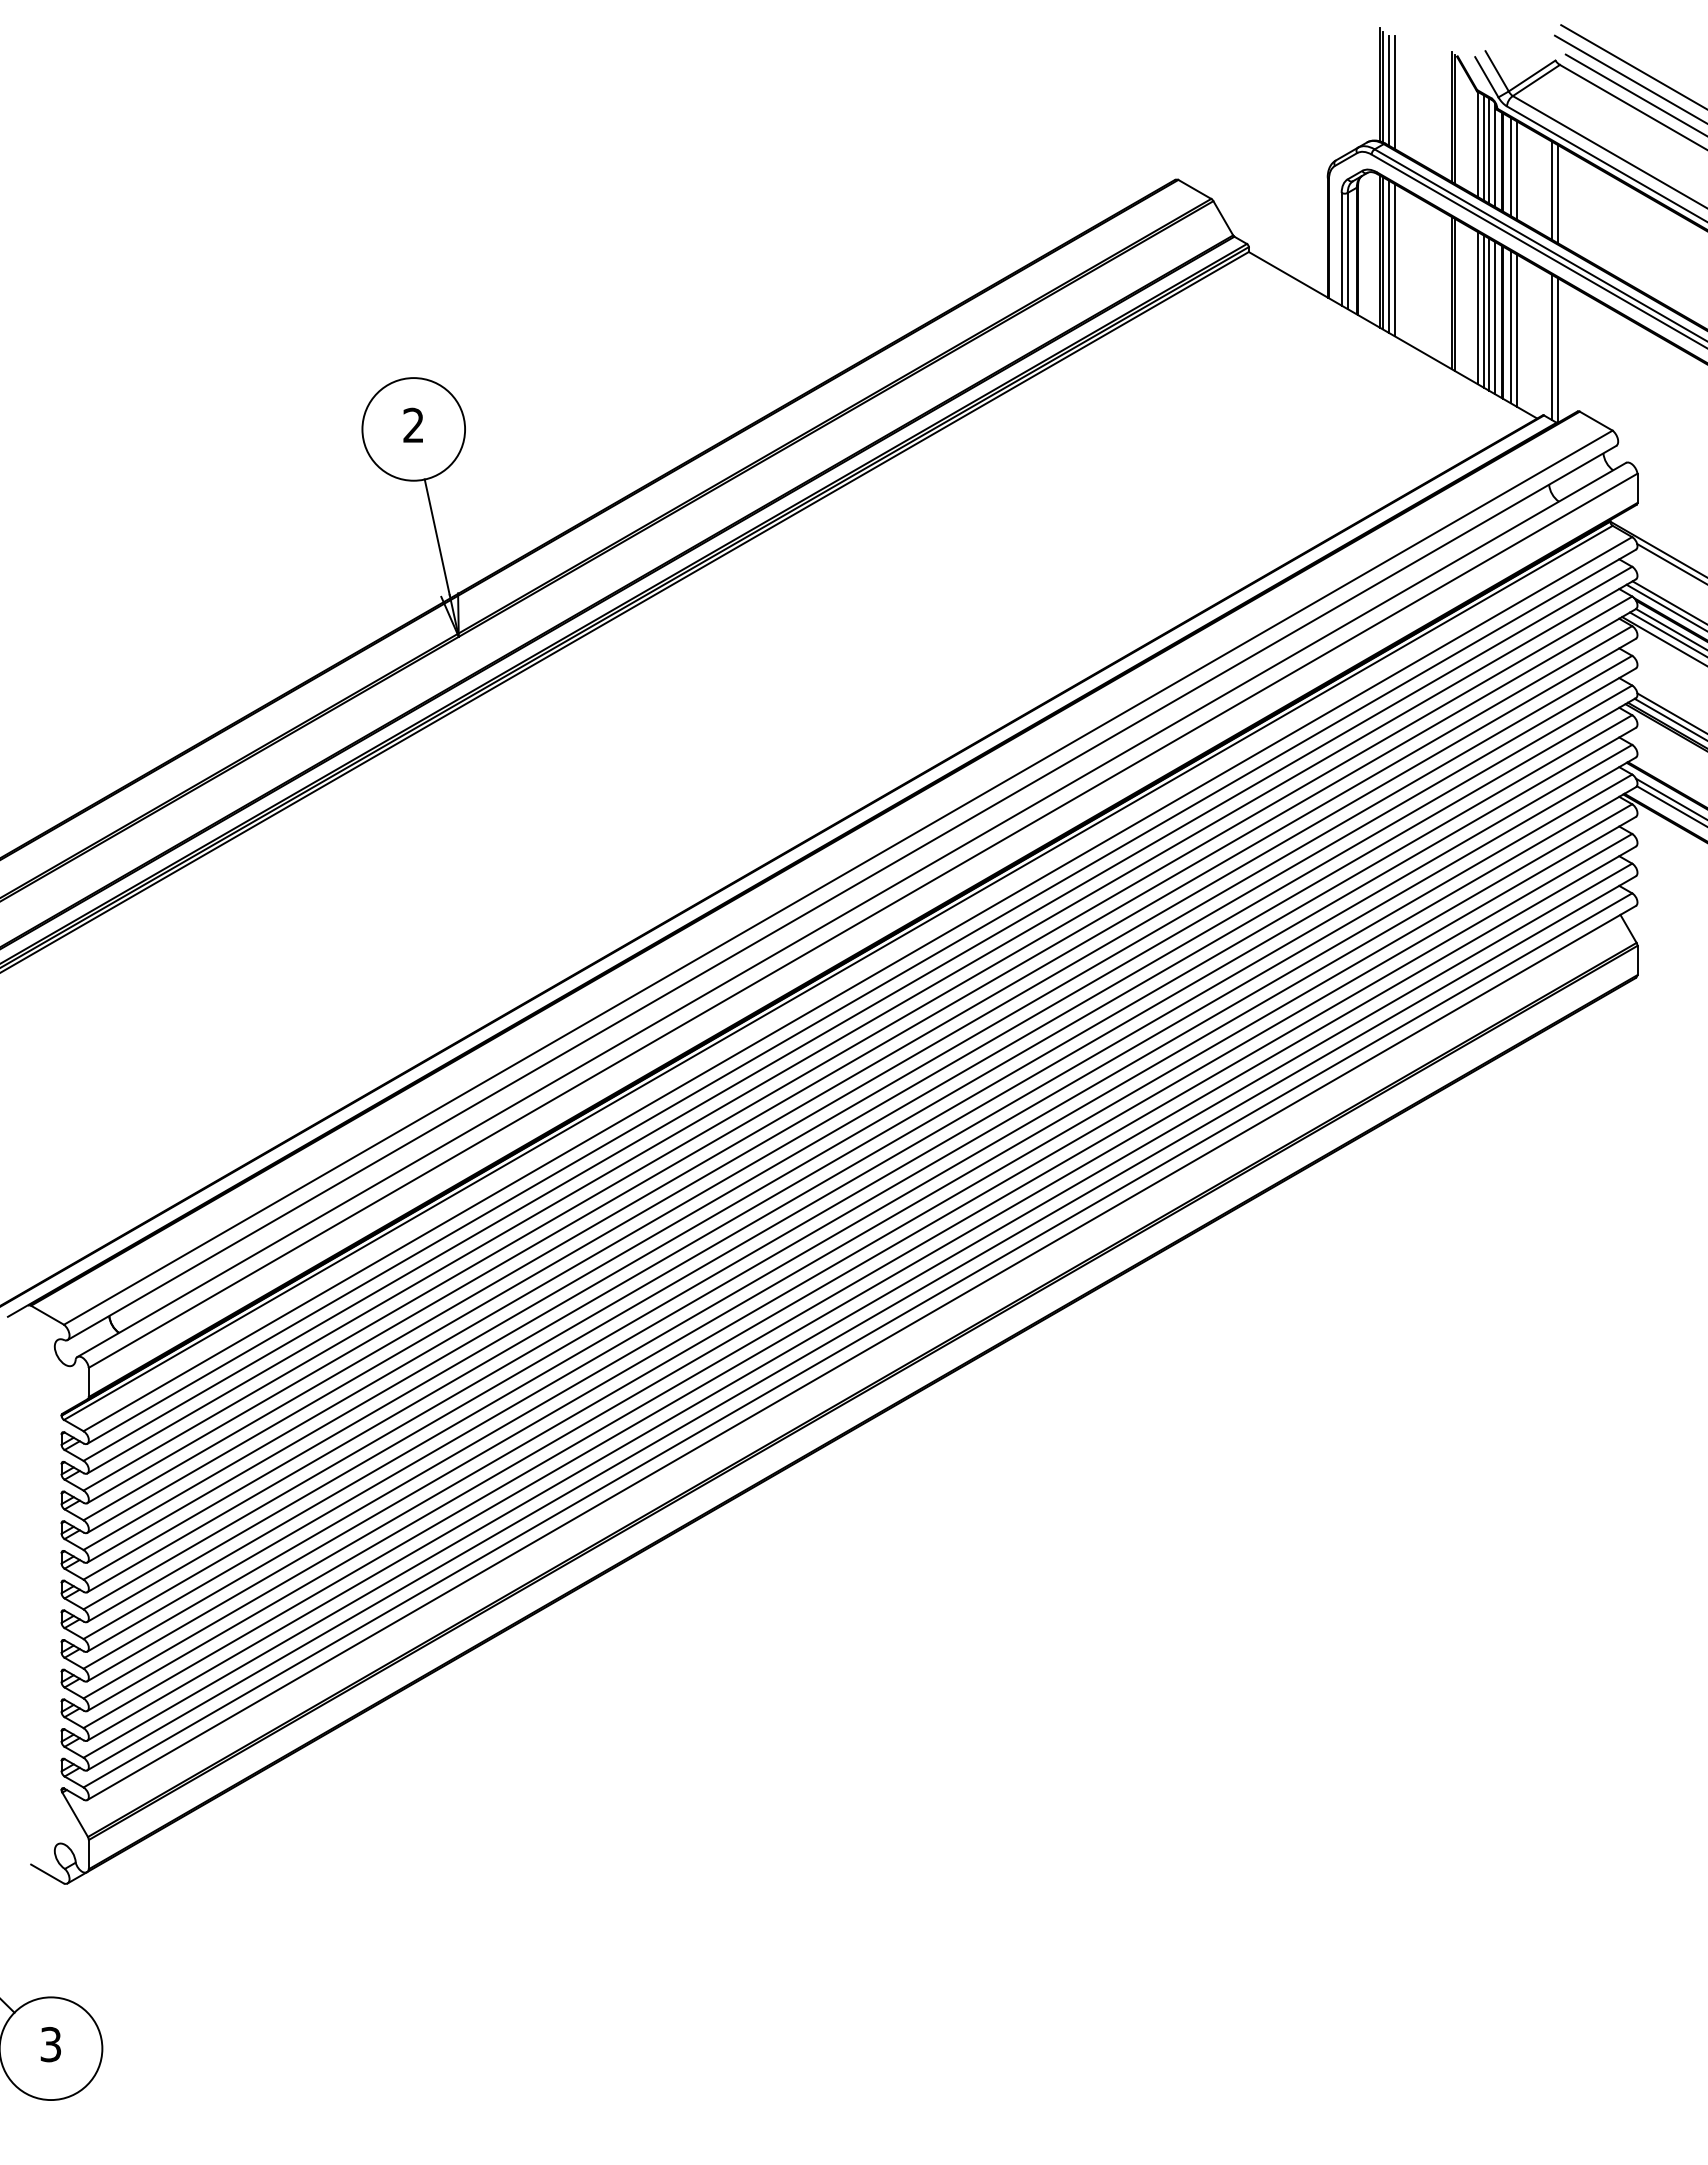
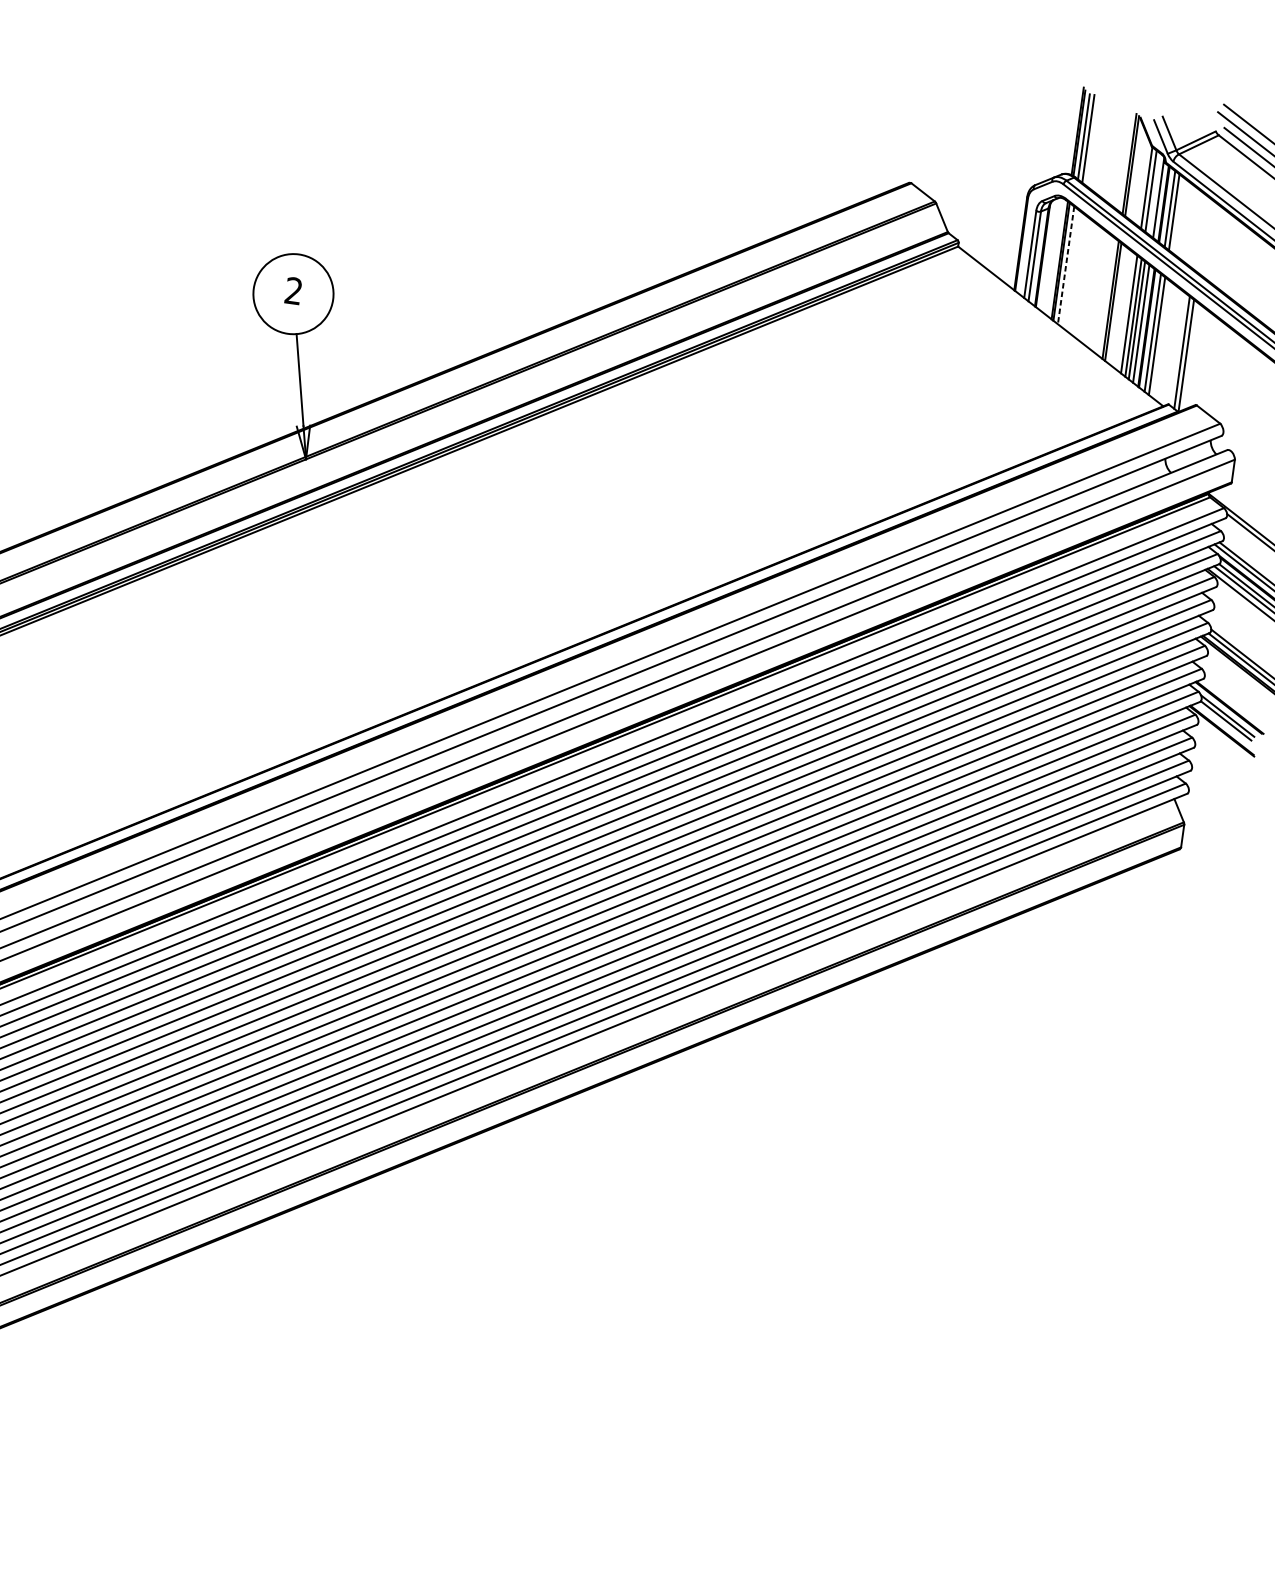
line: (1488, 150) -> (1154, 193), removed
line: (1551, 190) -> (1198, 231), removed
line: (1557, 193) -> (1203, 234), removed
line: (1389, 257) -> (1066, 265), solid -> dashed
line: (1395, 260) -> (1070, 268), removed

